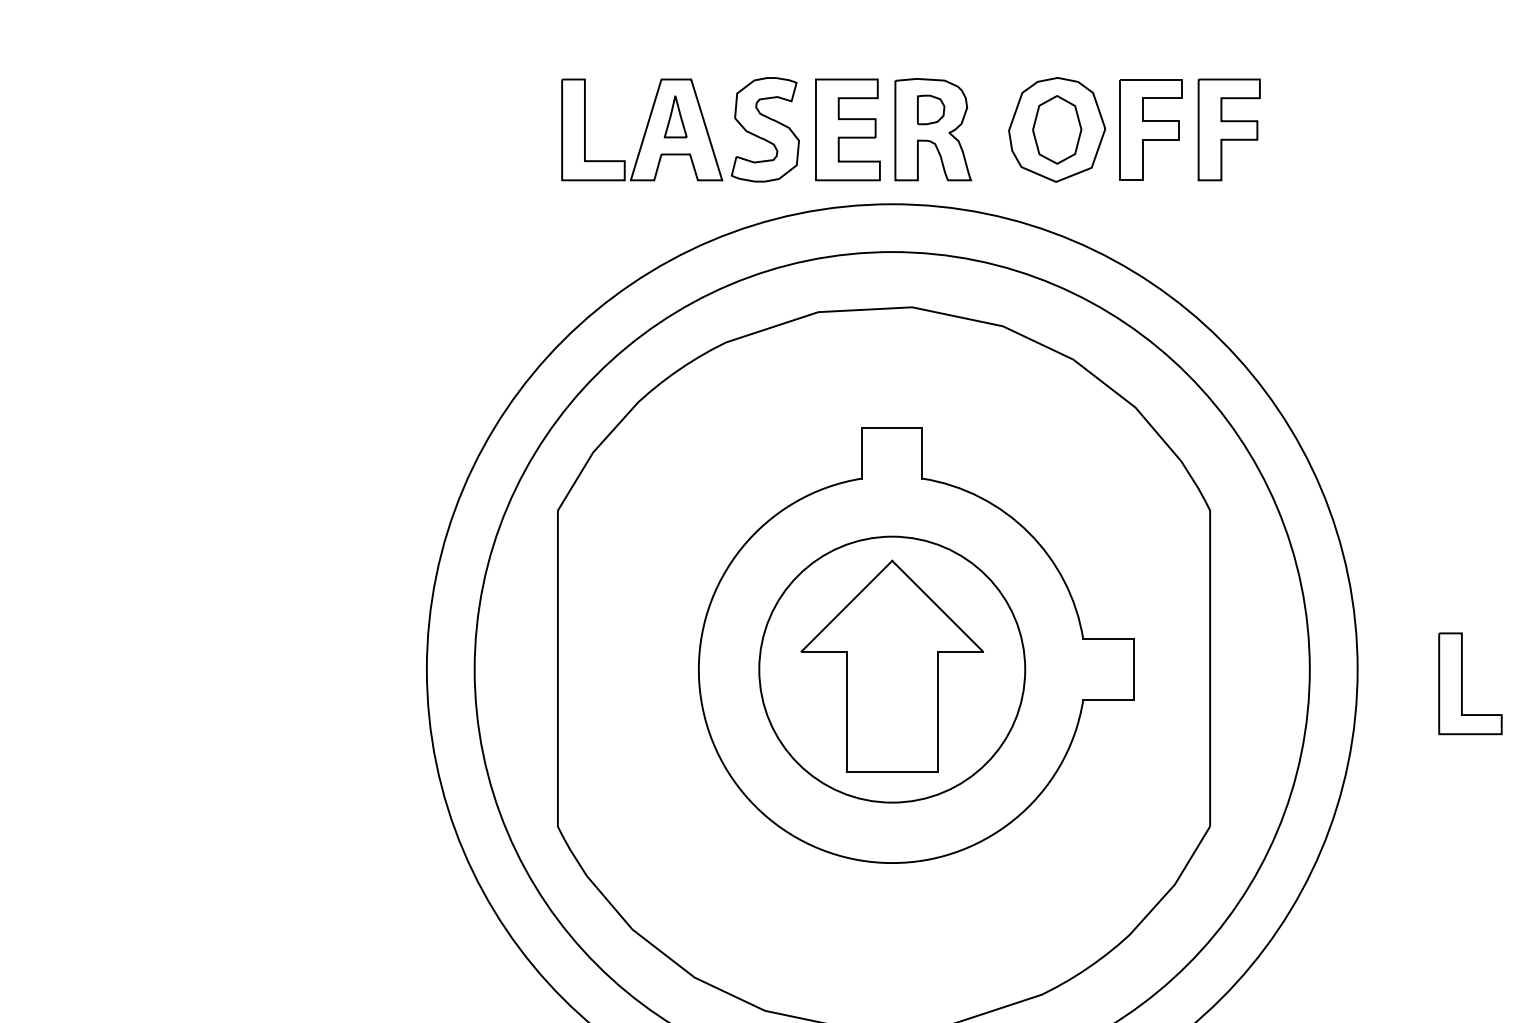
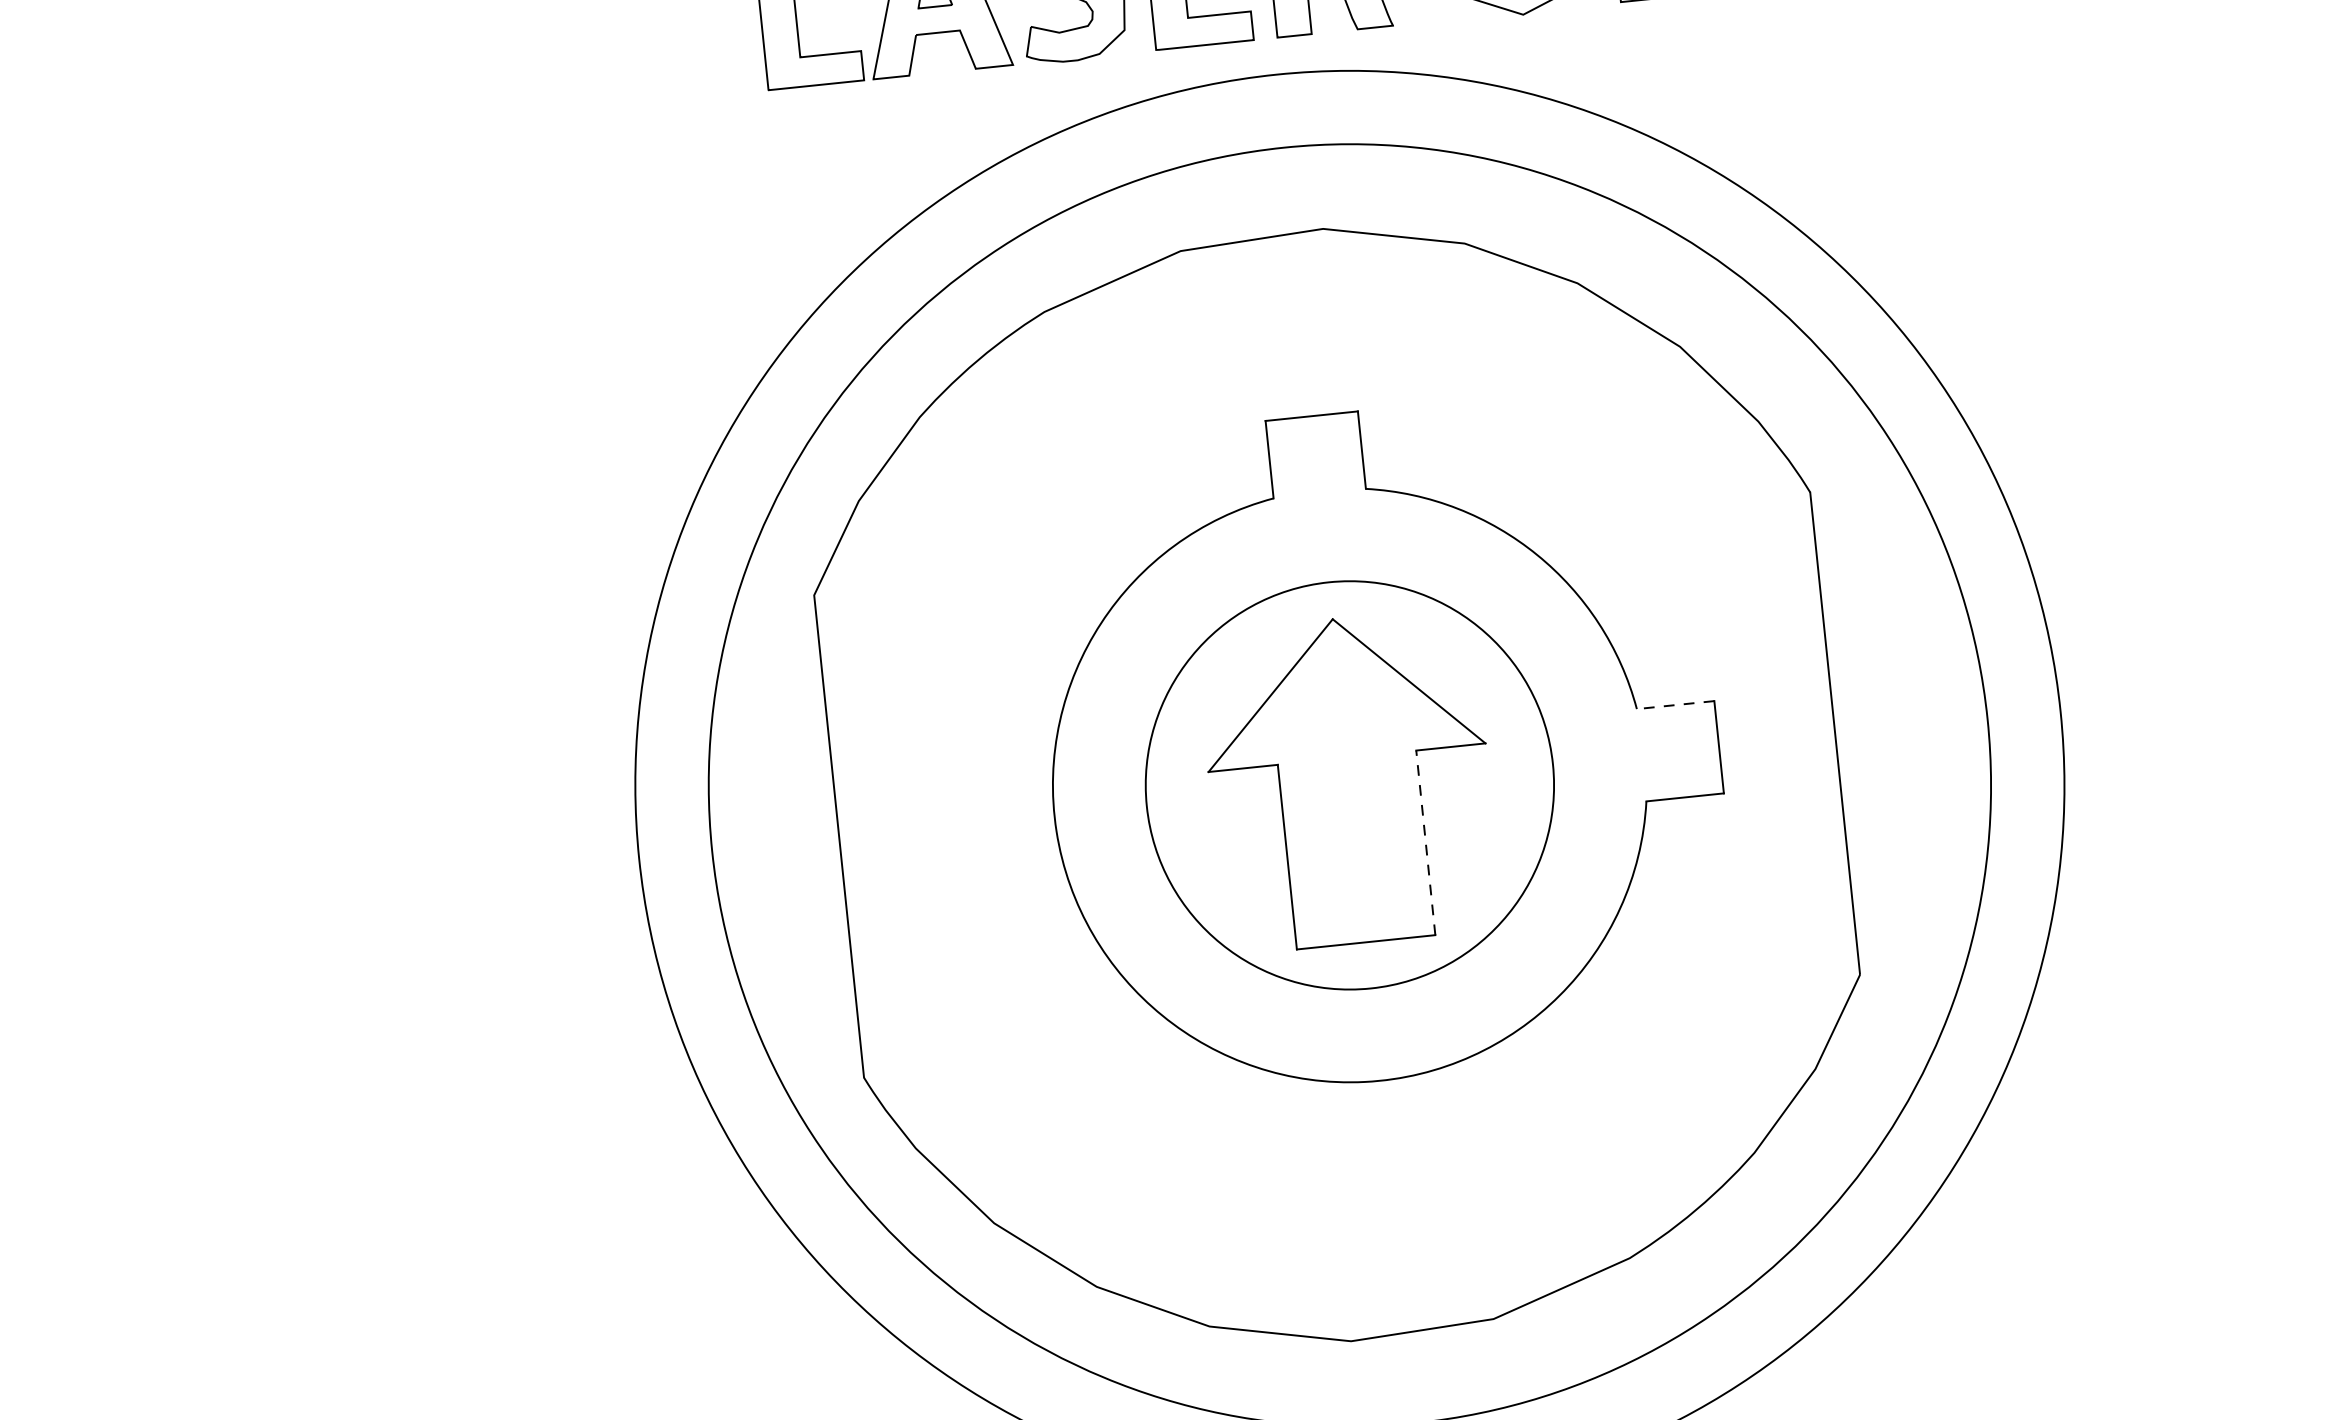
line: (1108, 639) -> (1675, 705), solid -> dashed
part: (1462, 683) -> (2222, 716), removed
line: (937, 711) -> (1425, 842), solid -> dashed

